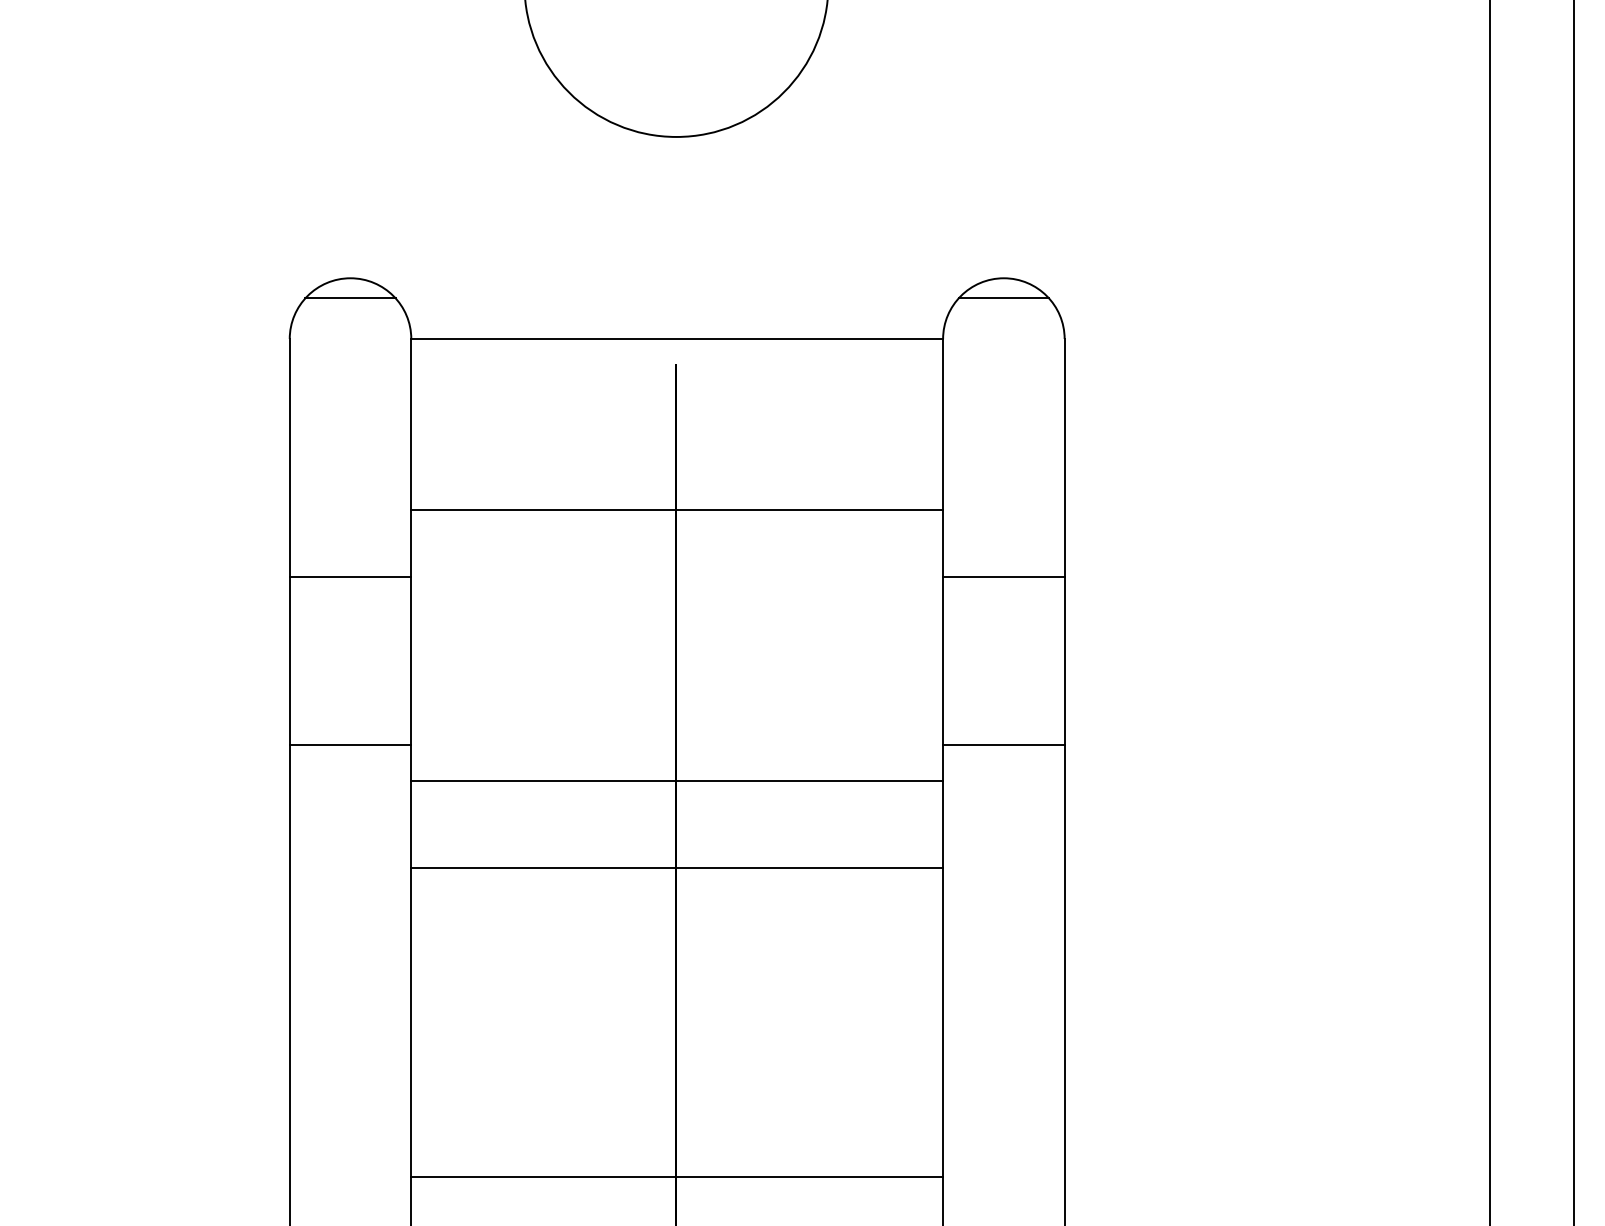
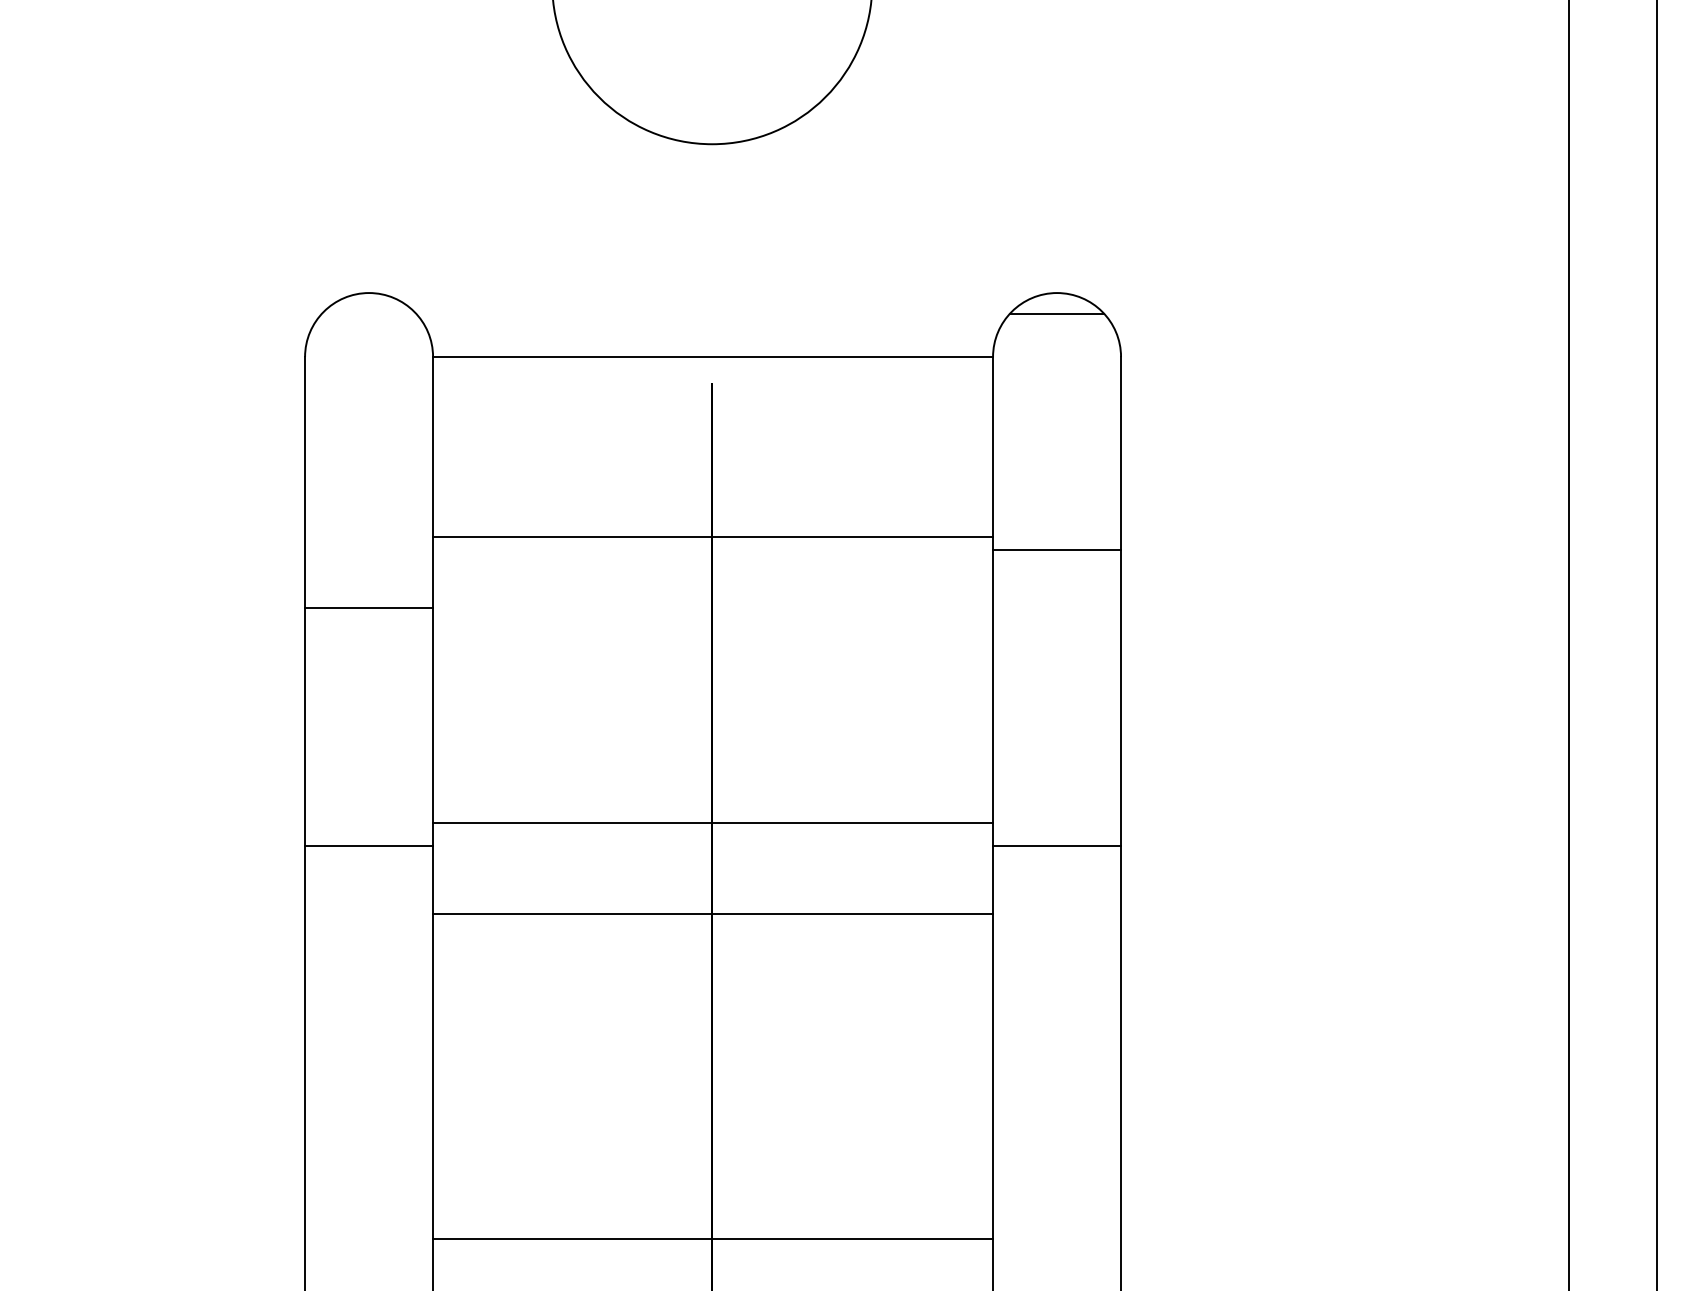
line: (350, 298) -> (369, 314), removed
line: (1003, 577) -> (1056, 550), moved
line: (350, 744) -> (369, 846), moved
line: (1003, 744) -> (1056, 846), moved

